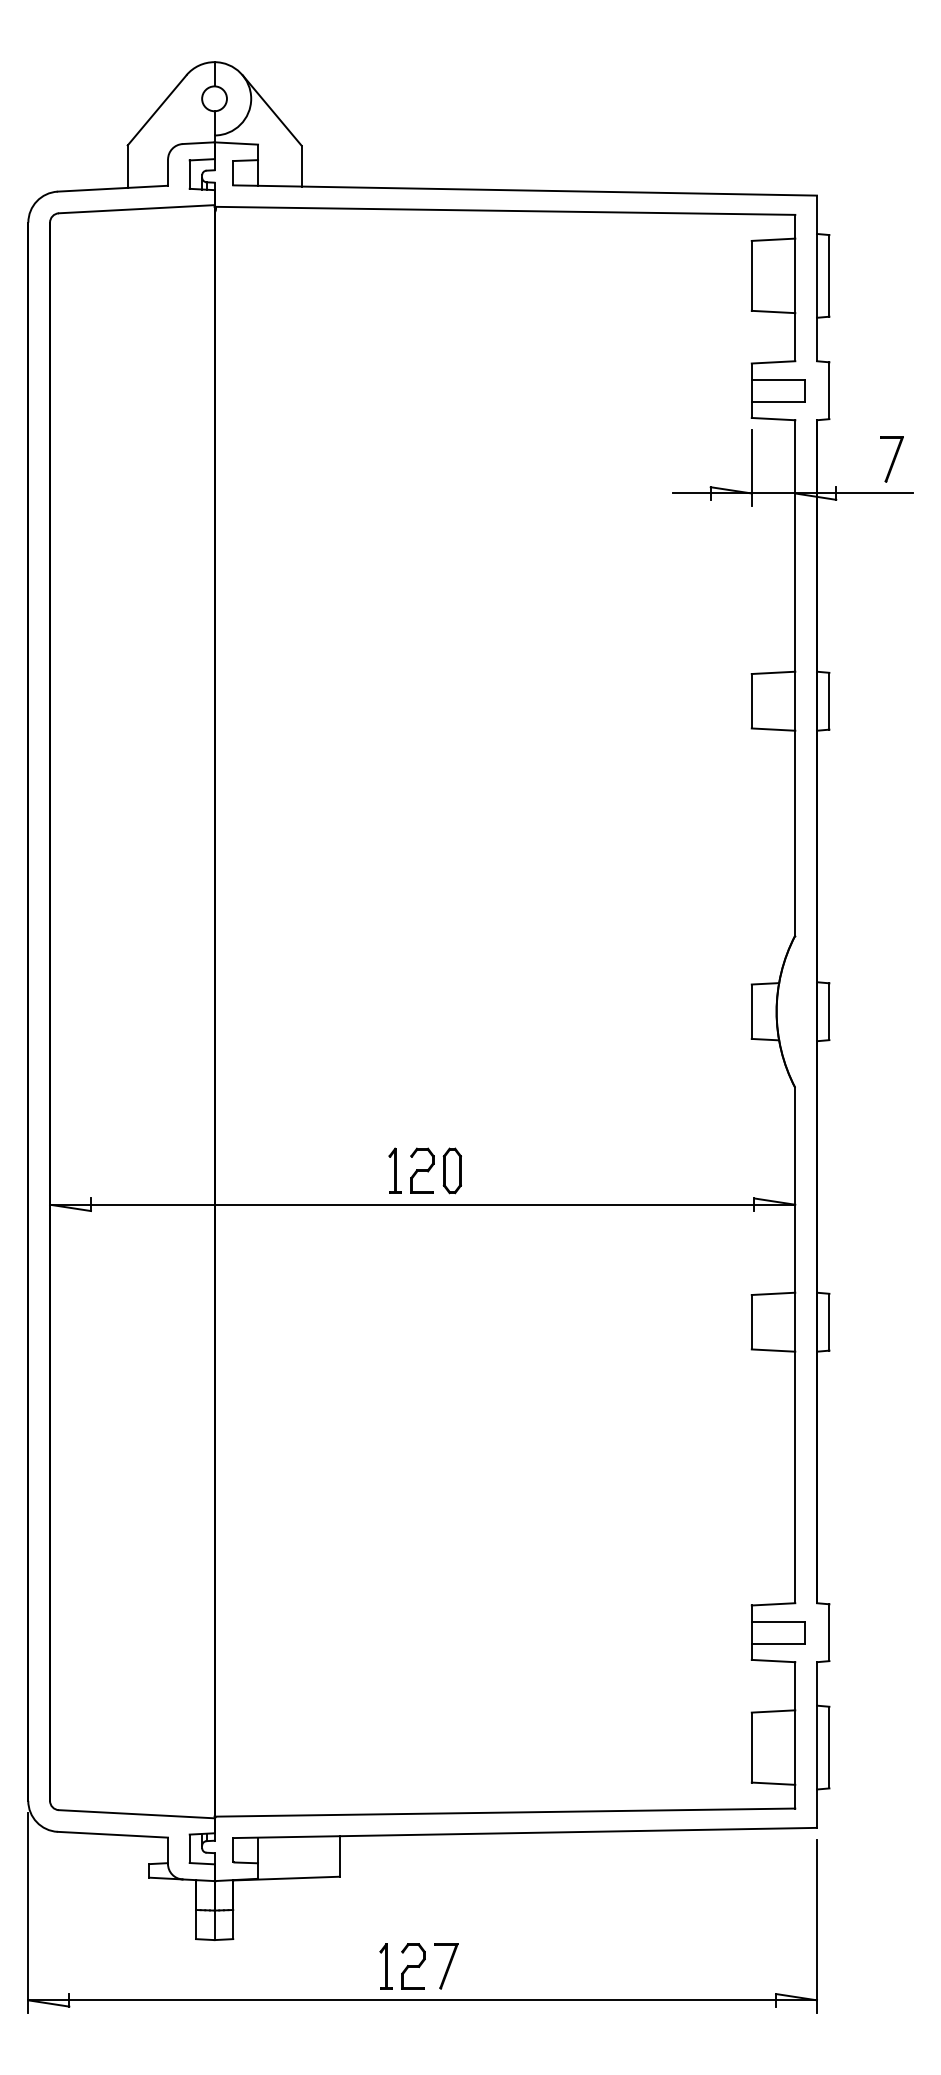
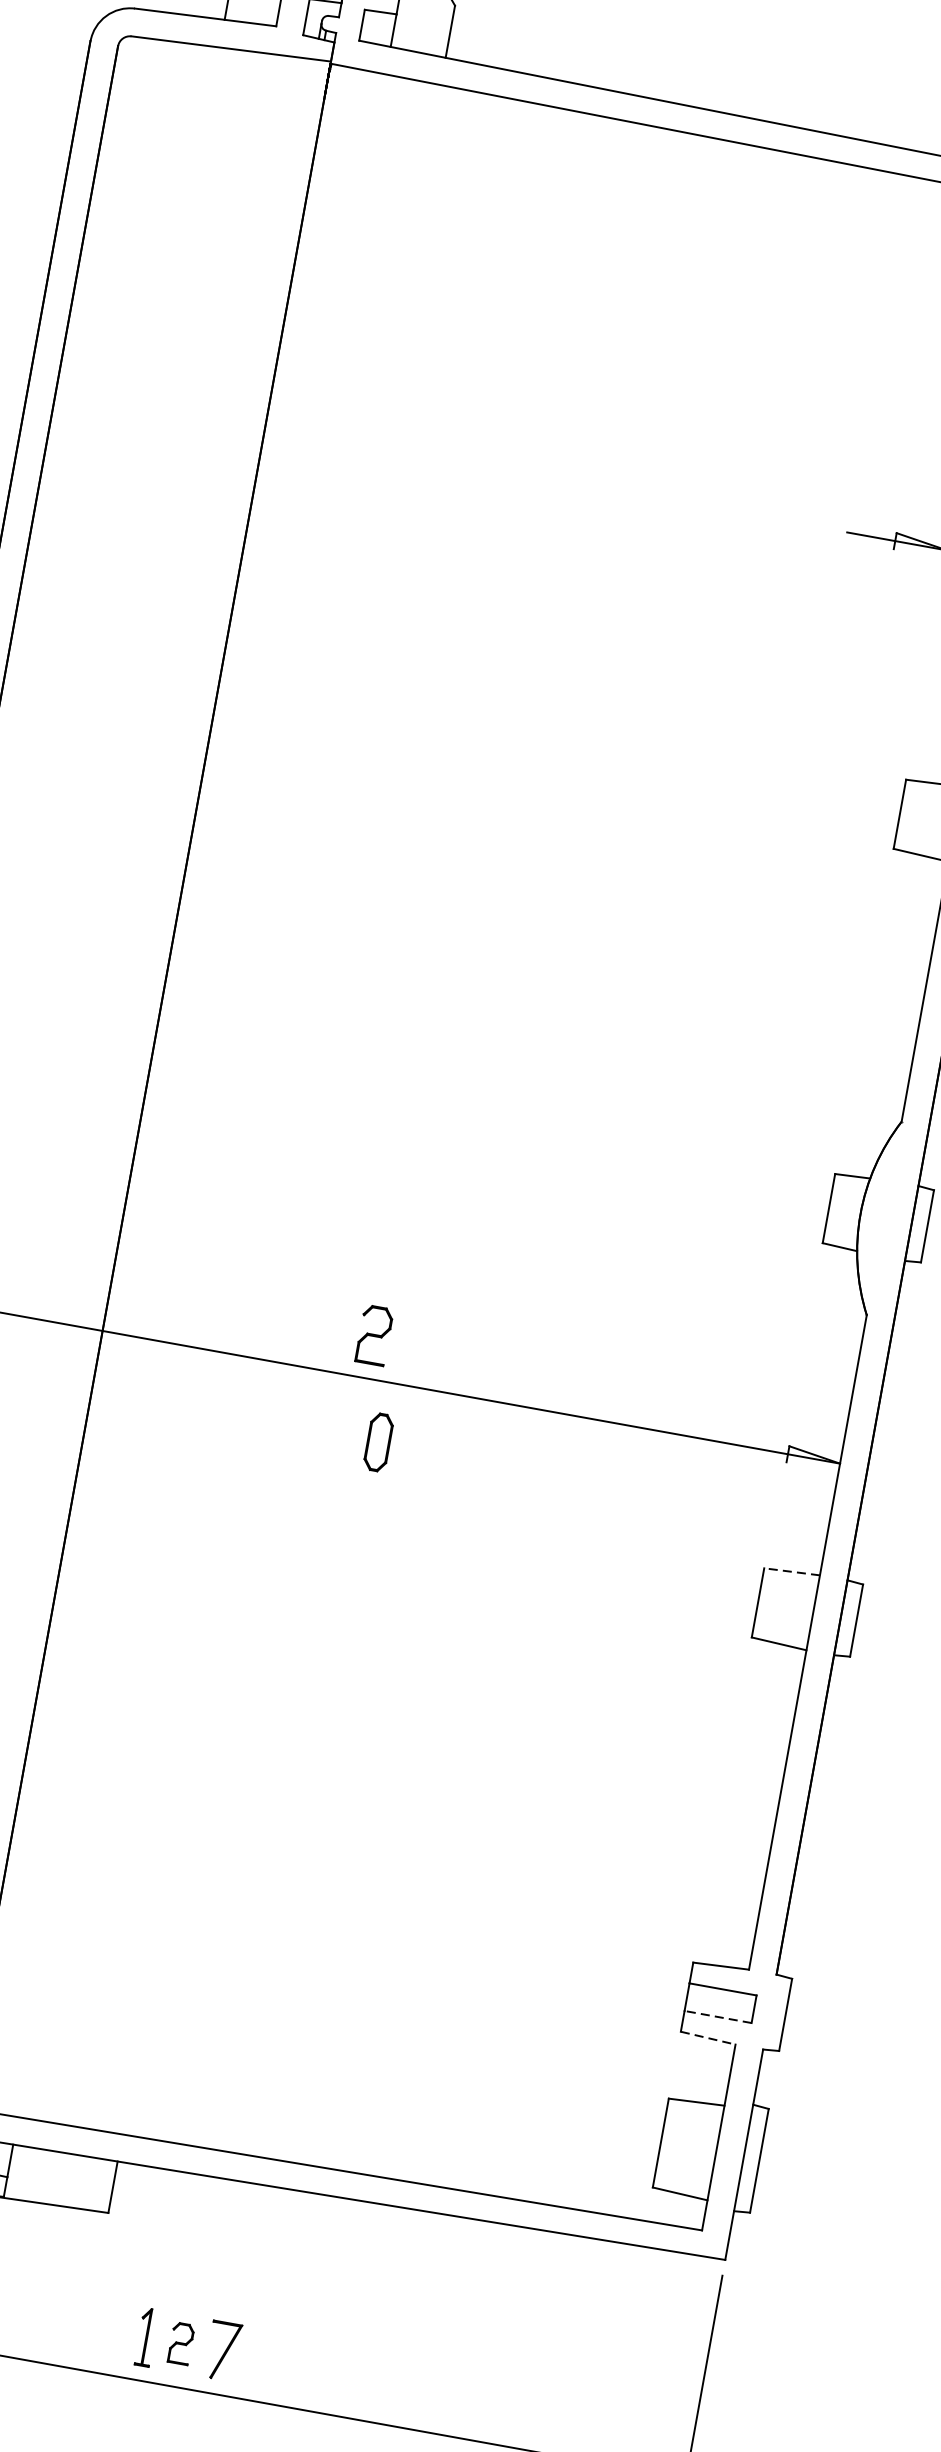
part: (394, 1170) -> (338, 1328), removed
part: (451, 1170) -> (377, 1441), moved
line: (773, 1293) -> (792, 1571), solid -> dashed
line: (777, 1643) -> (717, 2016), solid -> dashed
line: (773, 1661) -> (708, 2038), solid -> dashed
part: (413, 1966) -> (181, 2343), size x0.7

